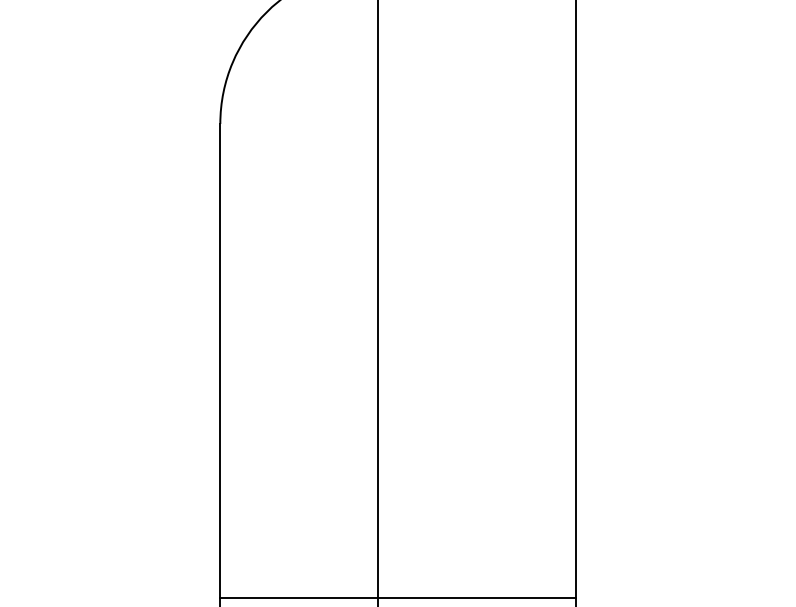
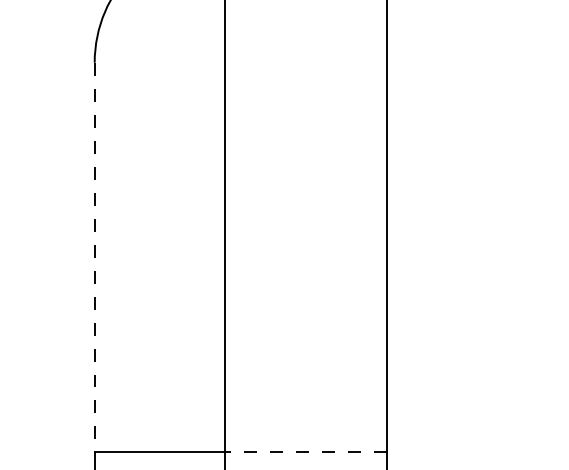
line: (220, 360) -> (94, 257), solid -> dashed
line: (476, 597) -> (305, 452), solid -> dashed

